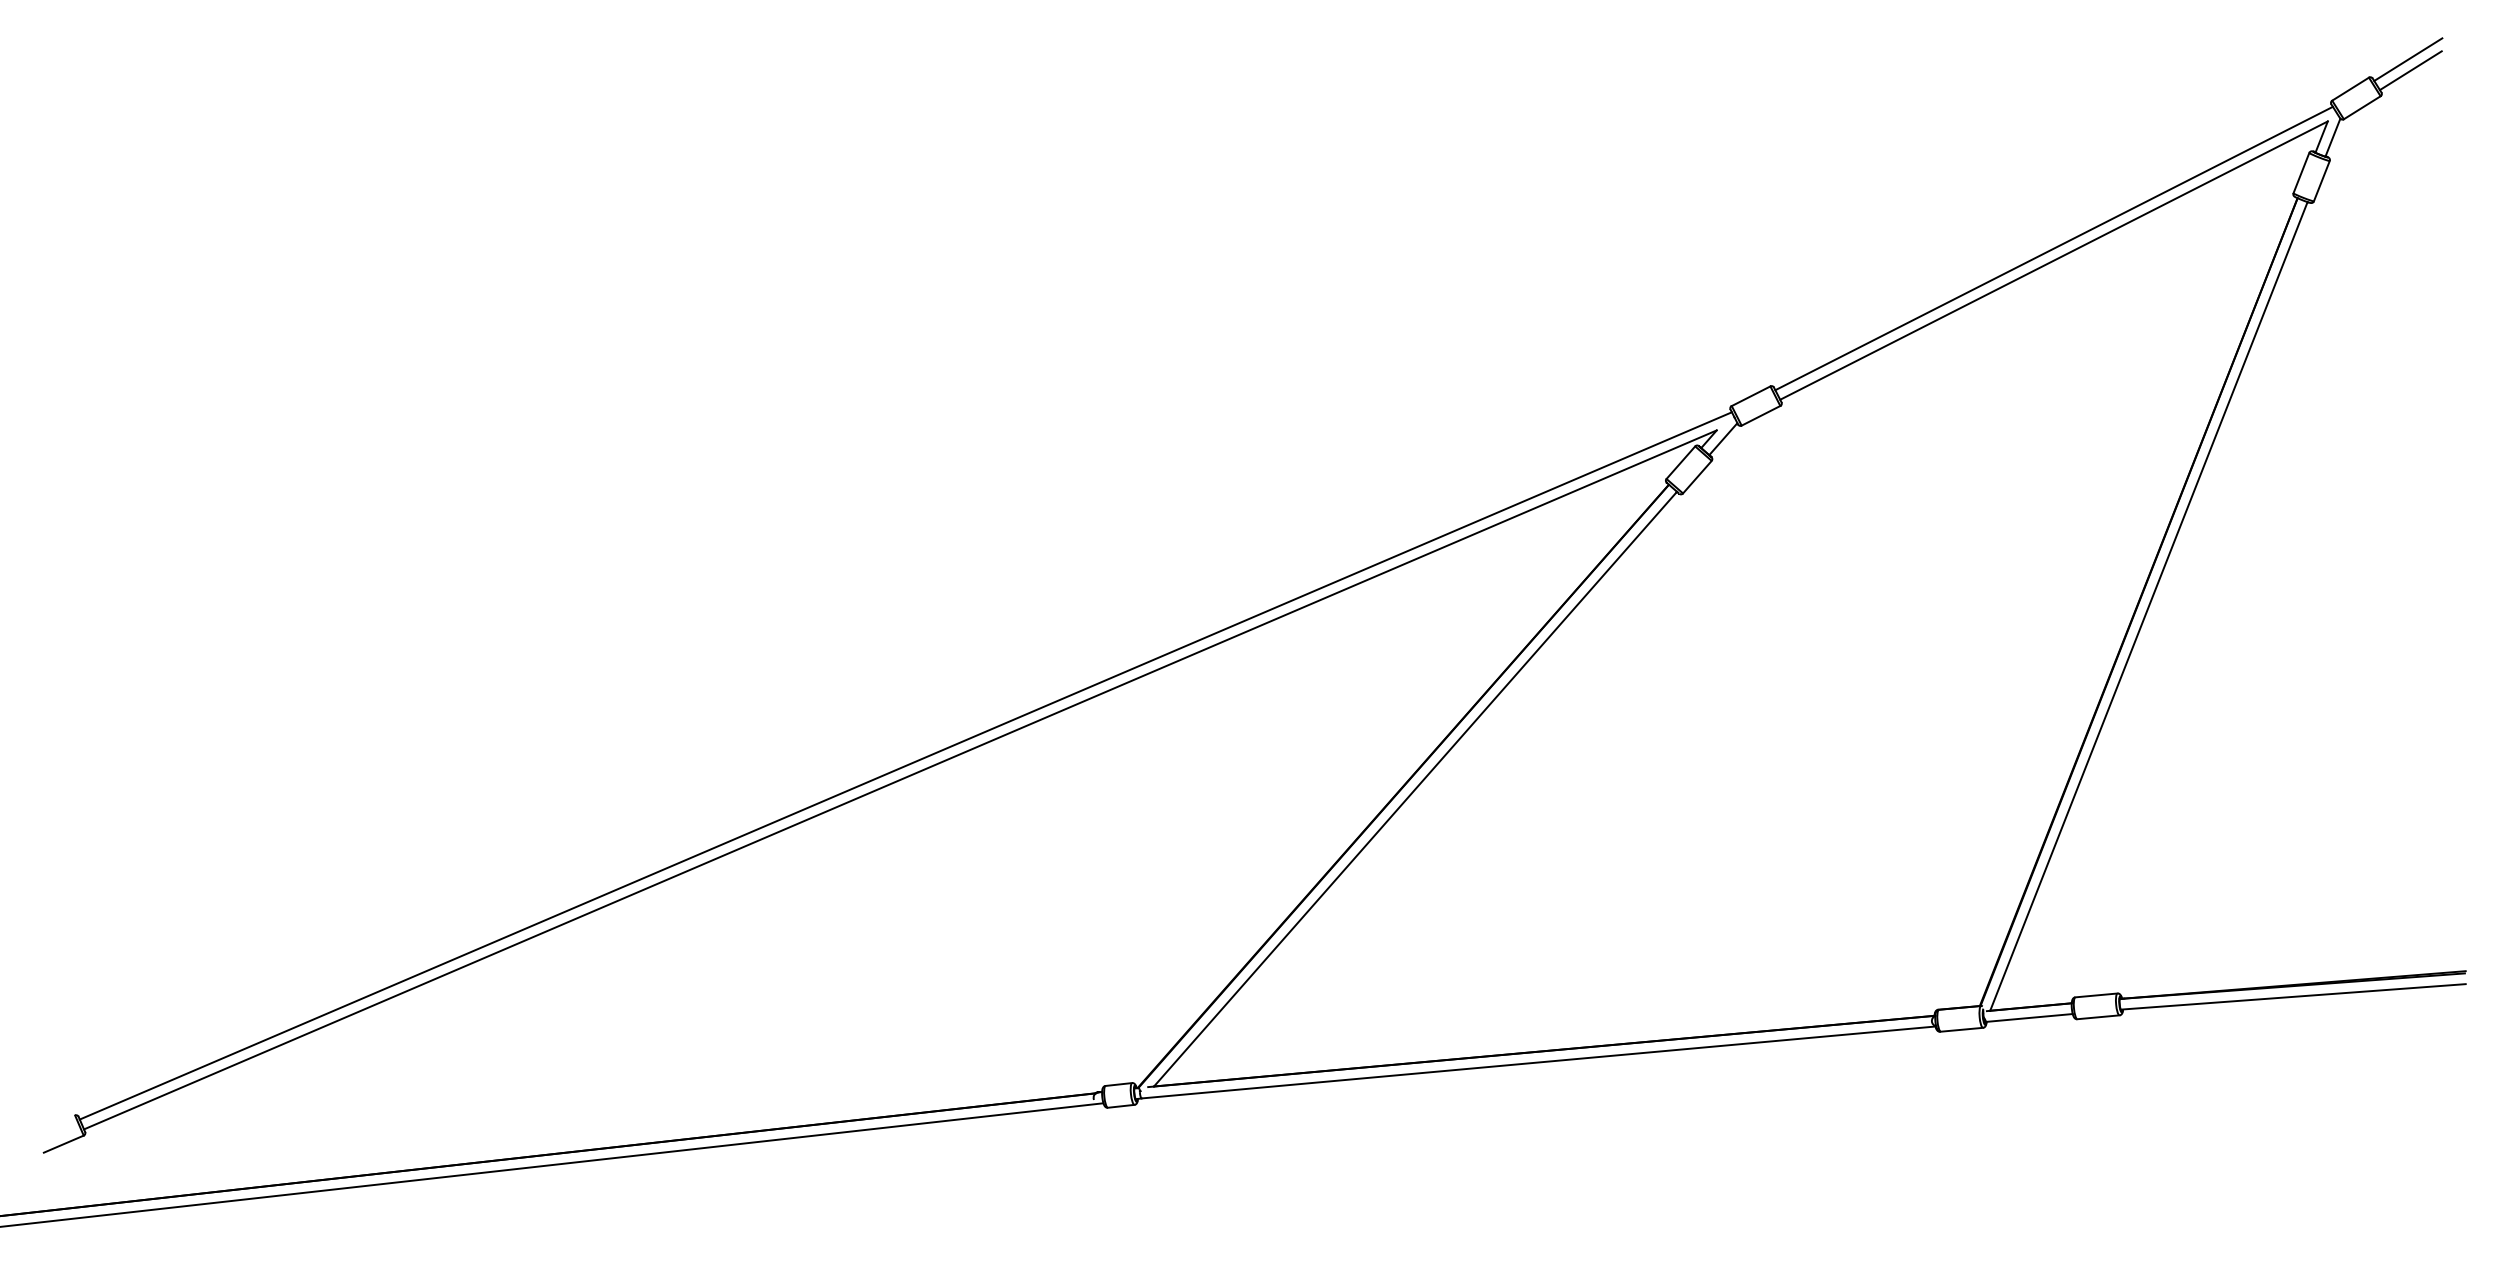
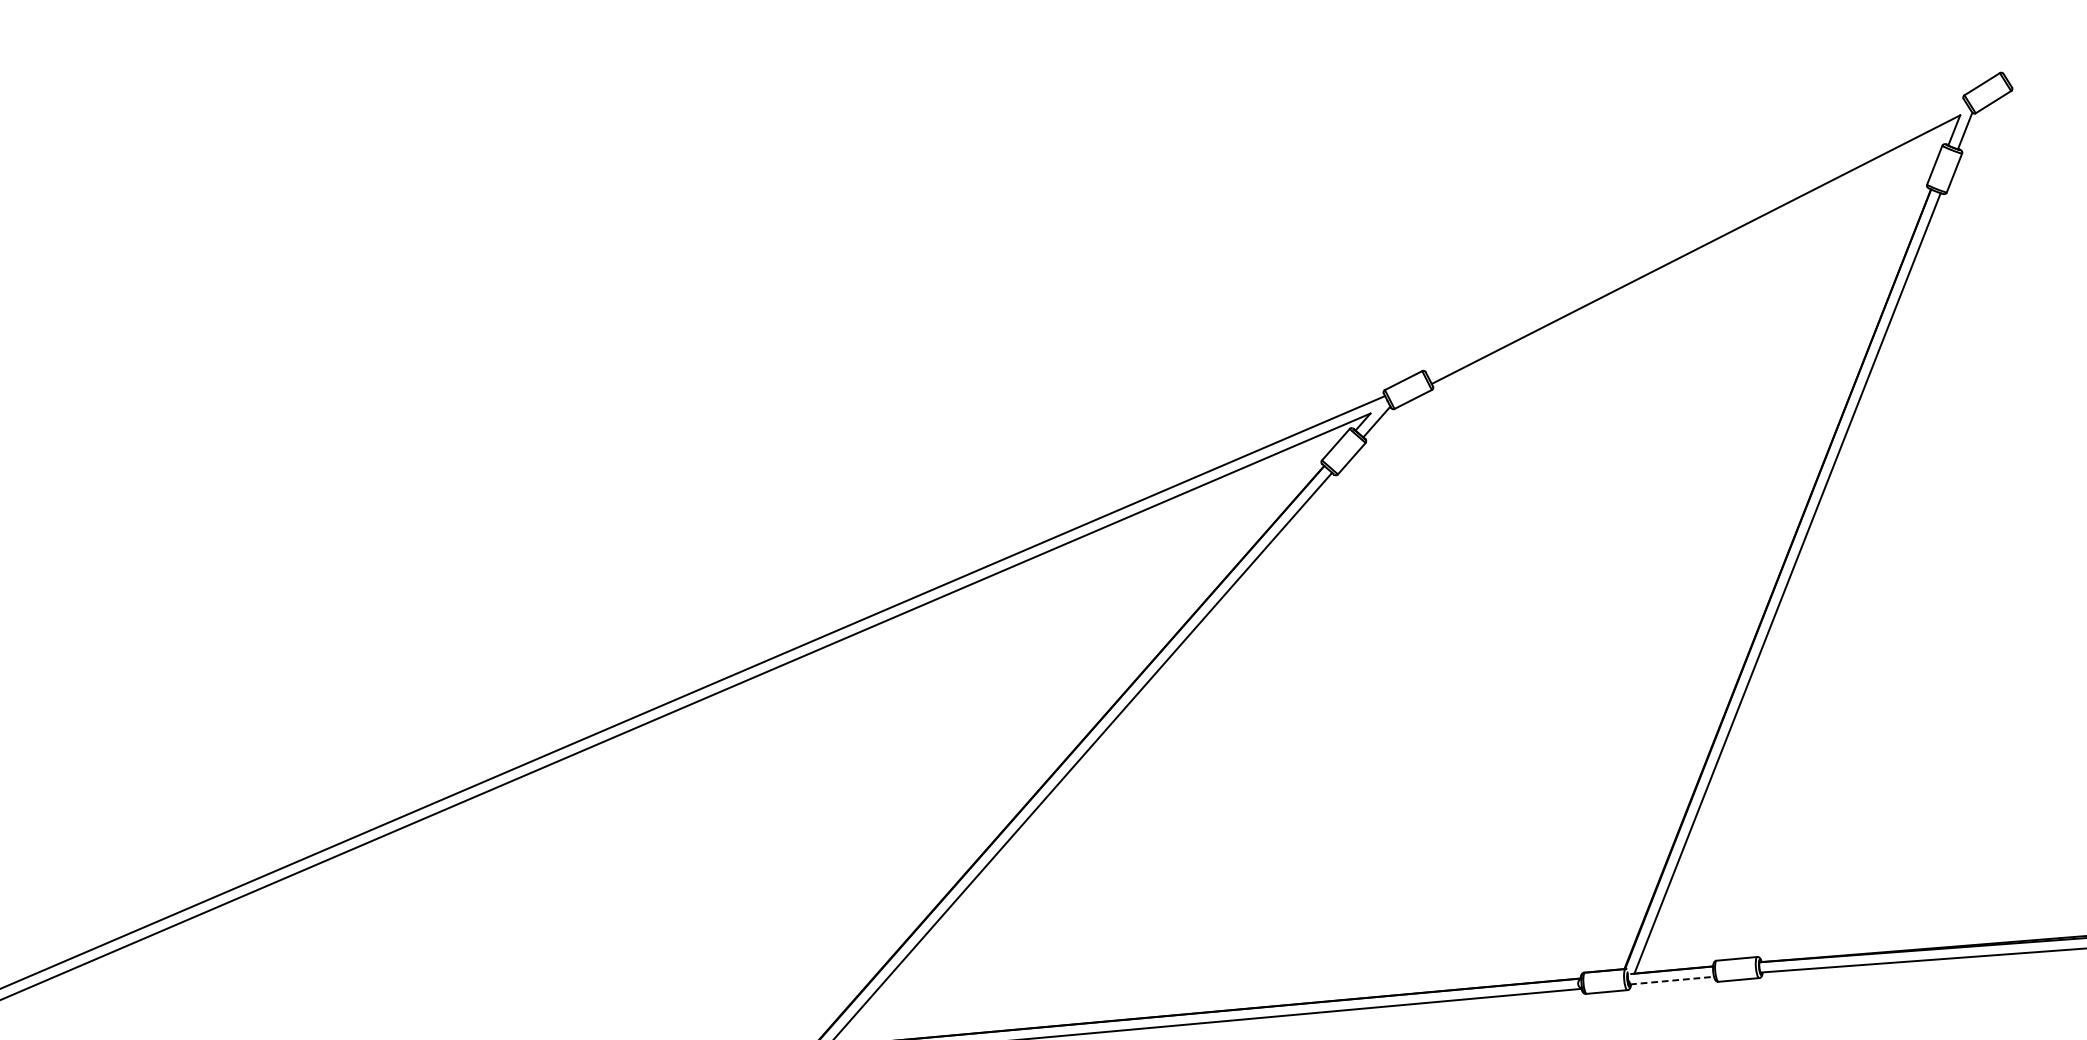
line: (2408, 59) -> (2038, 55), removed
line: (2410, 70) -> (2040, 66), removed
line: (2053, 248) -> (1695, 237), removed
line: (2029, 1017) -> (1672, 980), solid -> dashed

